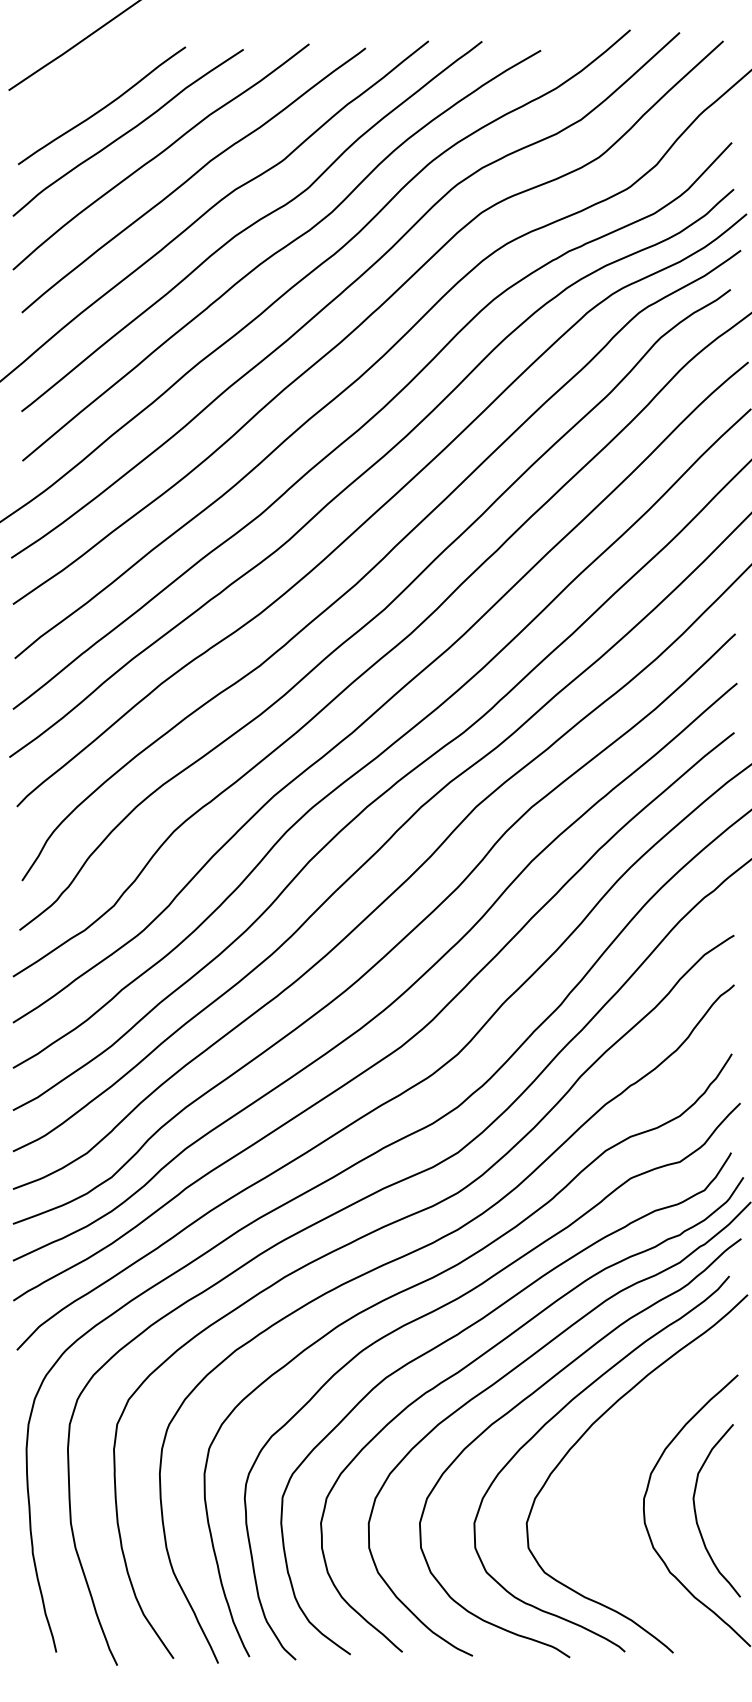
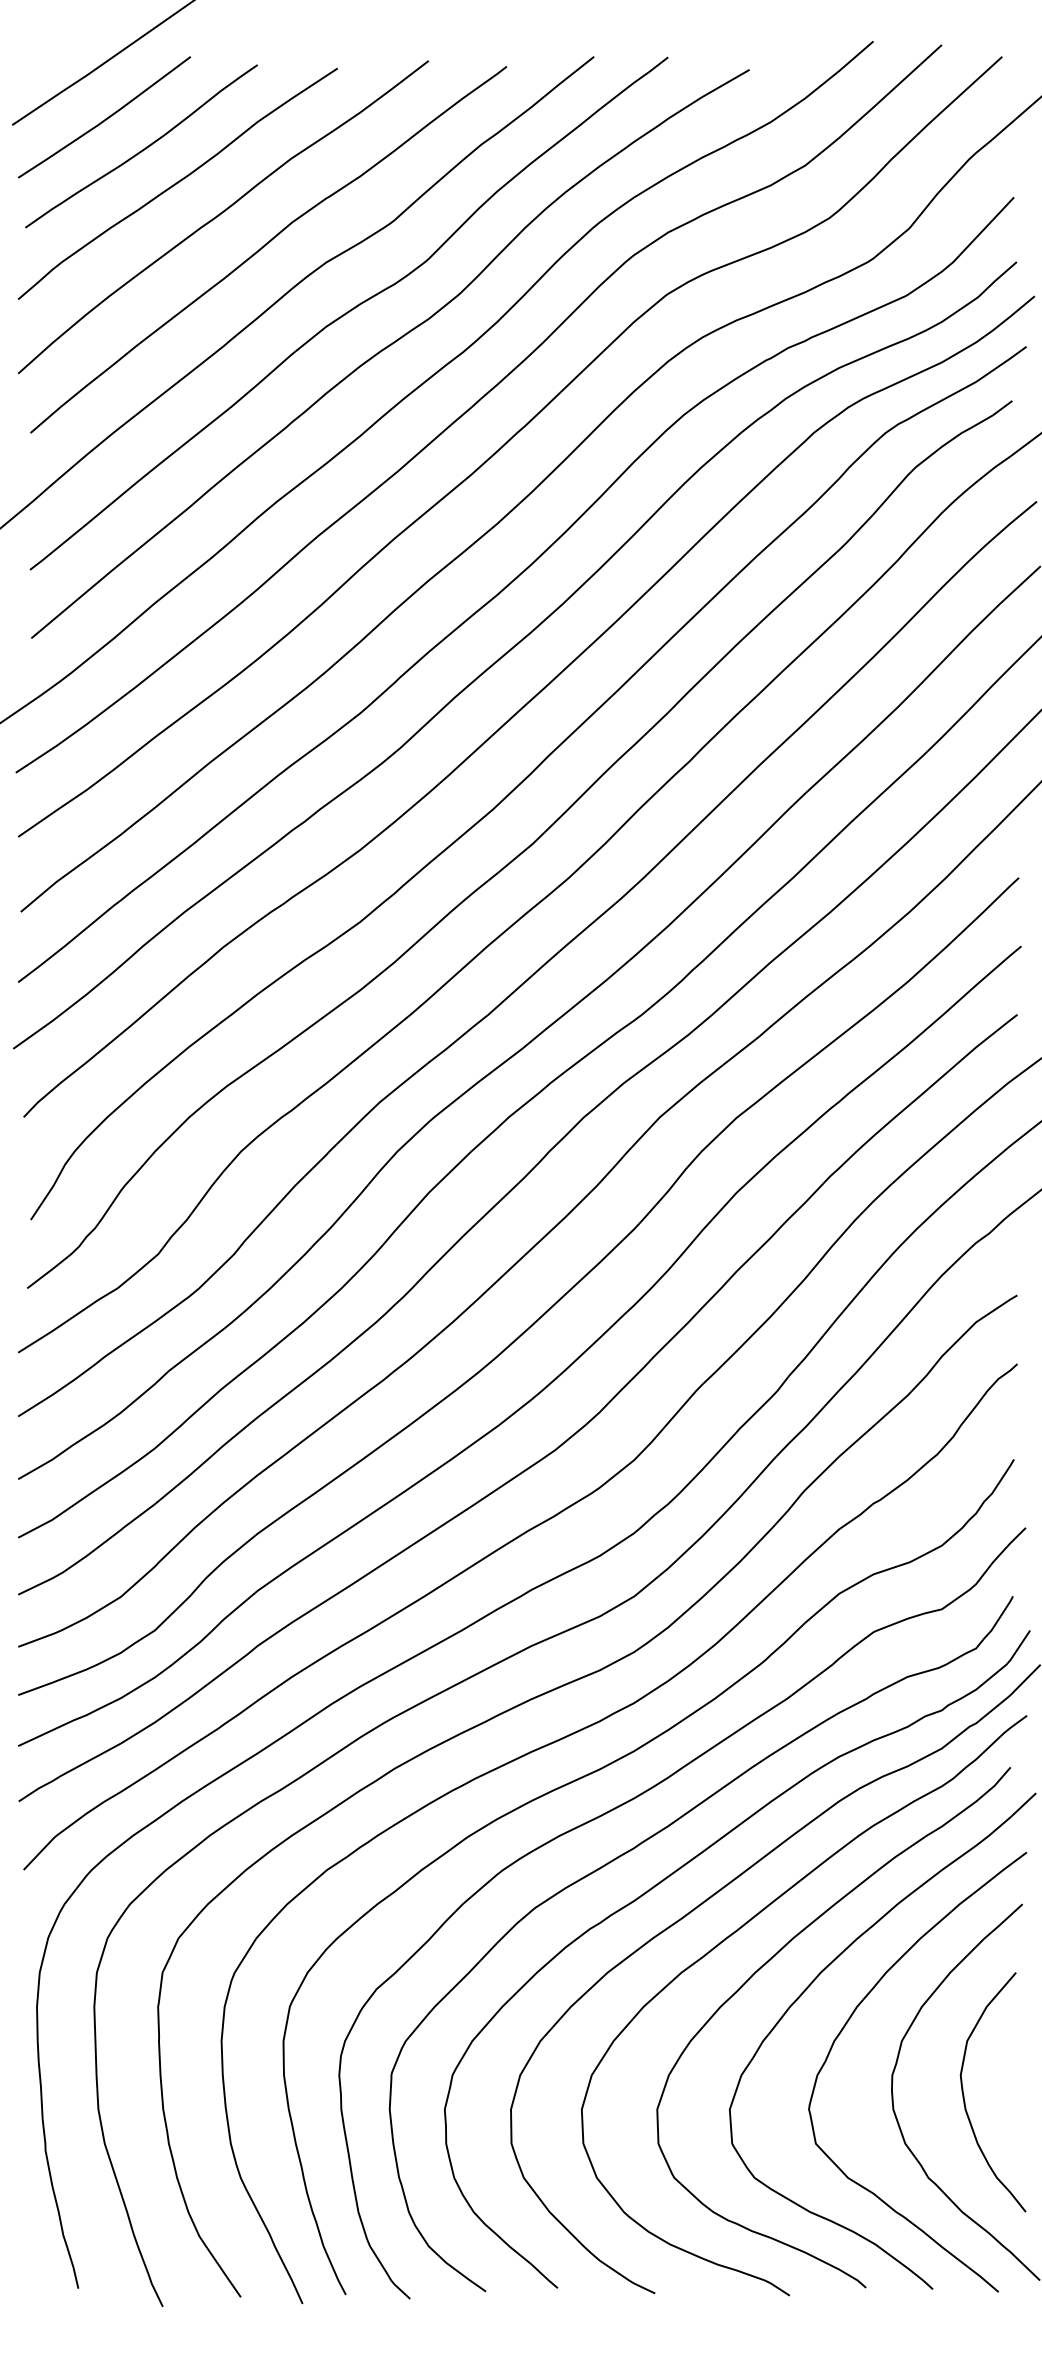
line: (76, 85) -> (105, 118), added
curve: (611, 1461) -> (847, 2023), added

